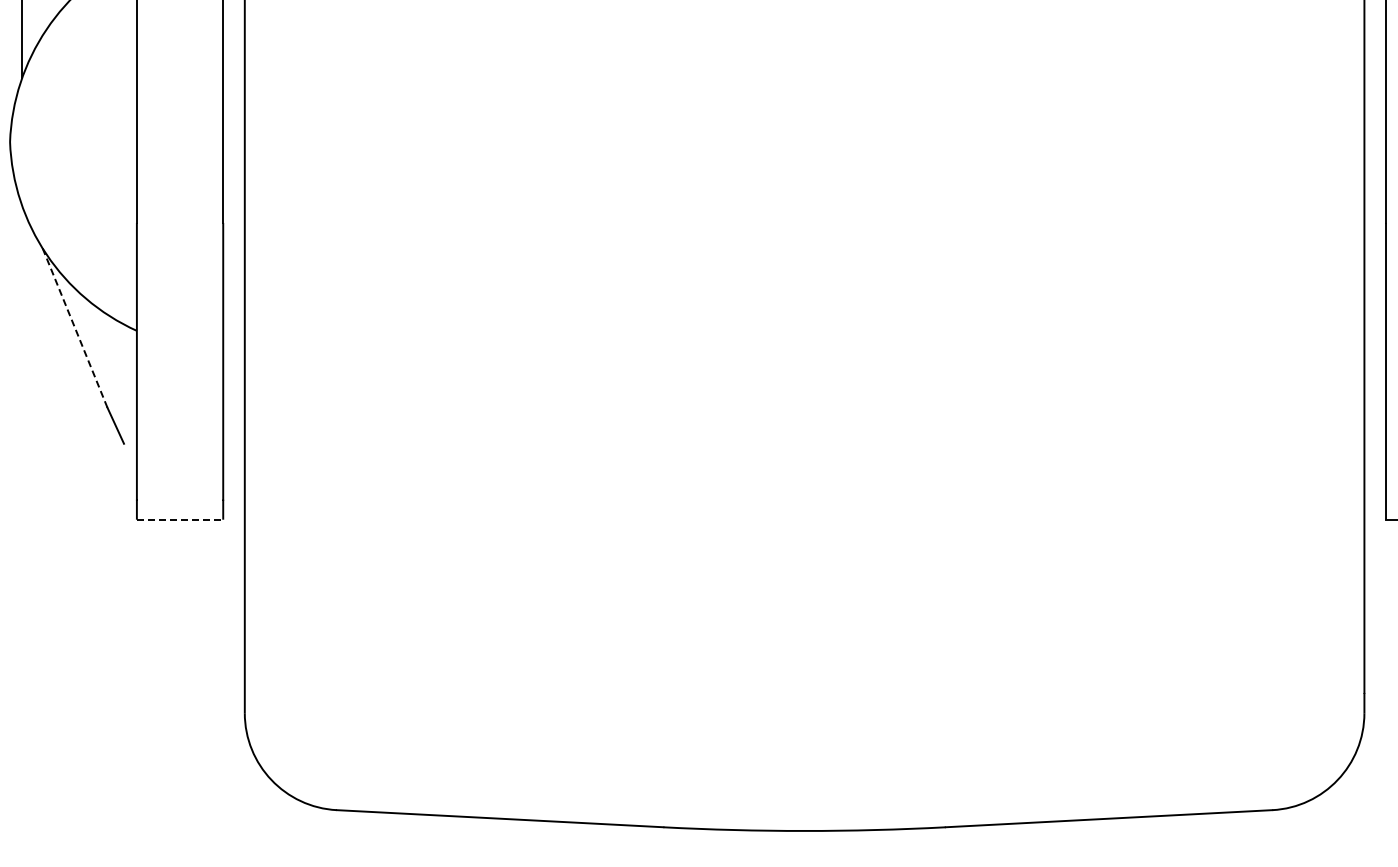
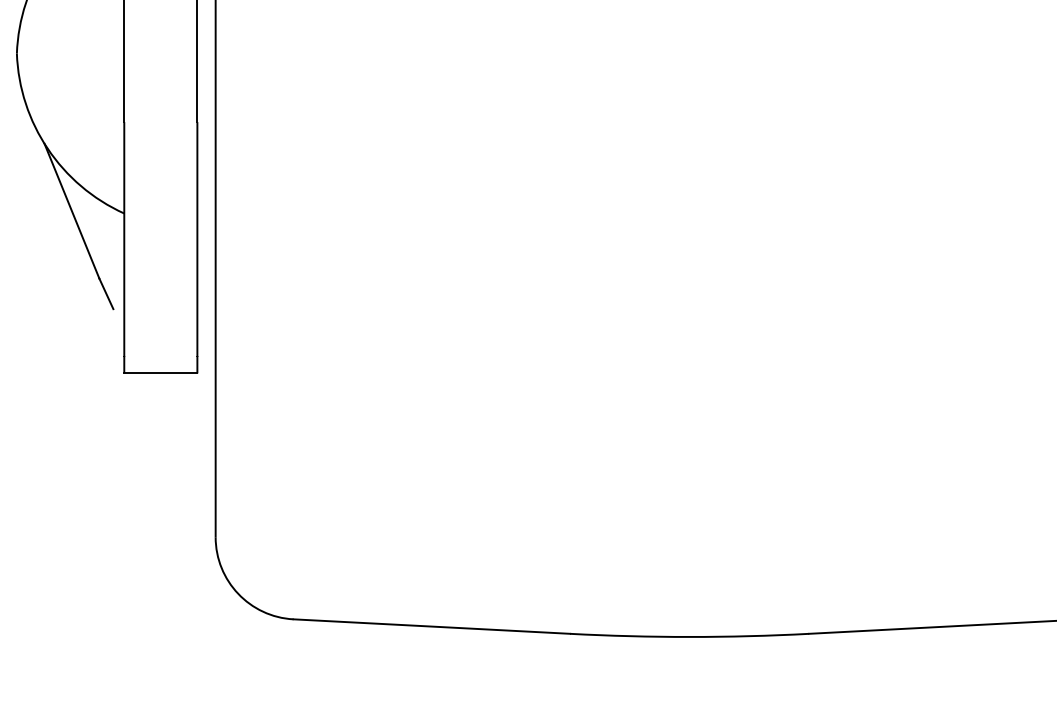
line: (75, 328) -> (72, 211), dashed -> solid
line: (180, 519) -> (161, 373), dashed -> solid

